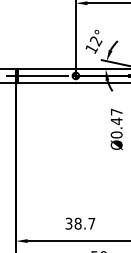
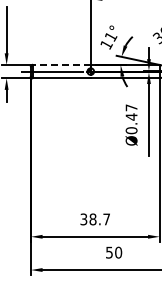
text: (94, 41) -> (109, 37), 12° -> 11°
line: (46, 68) -> (61, 64), solid -> dashed

